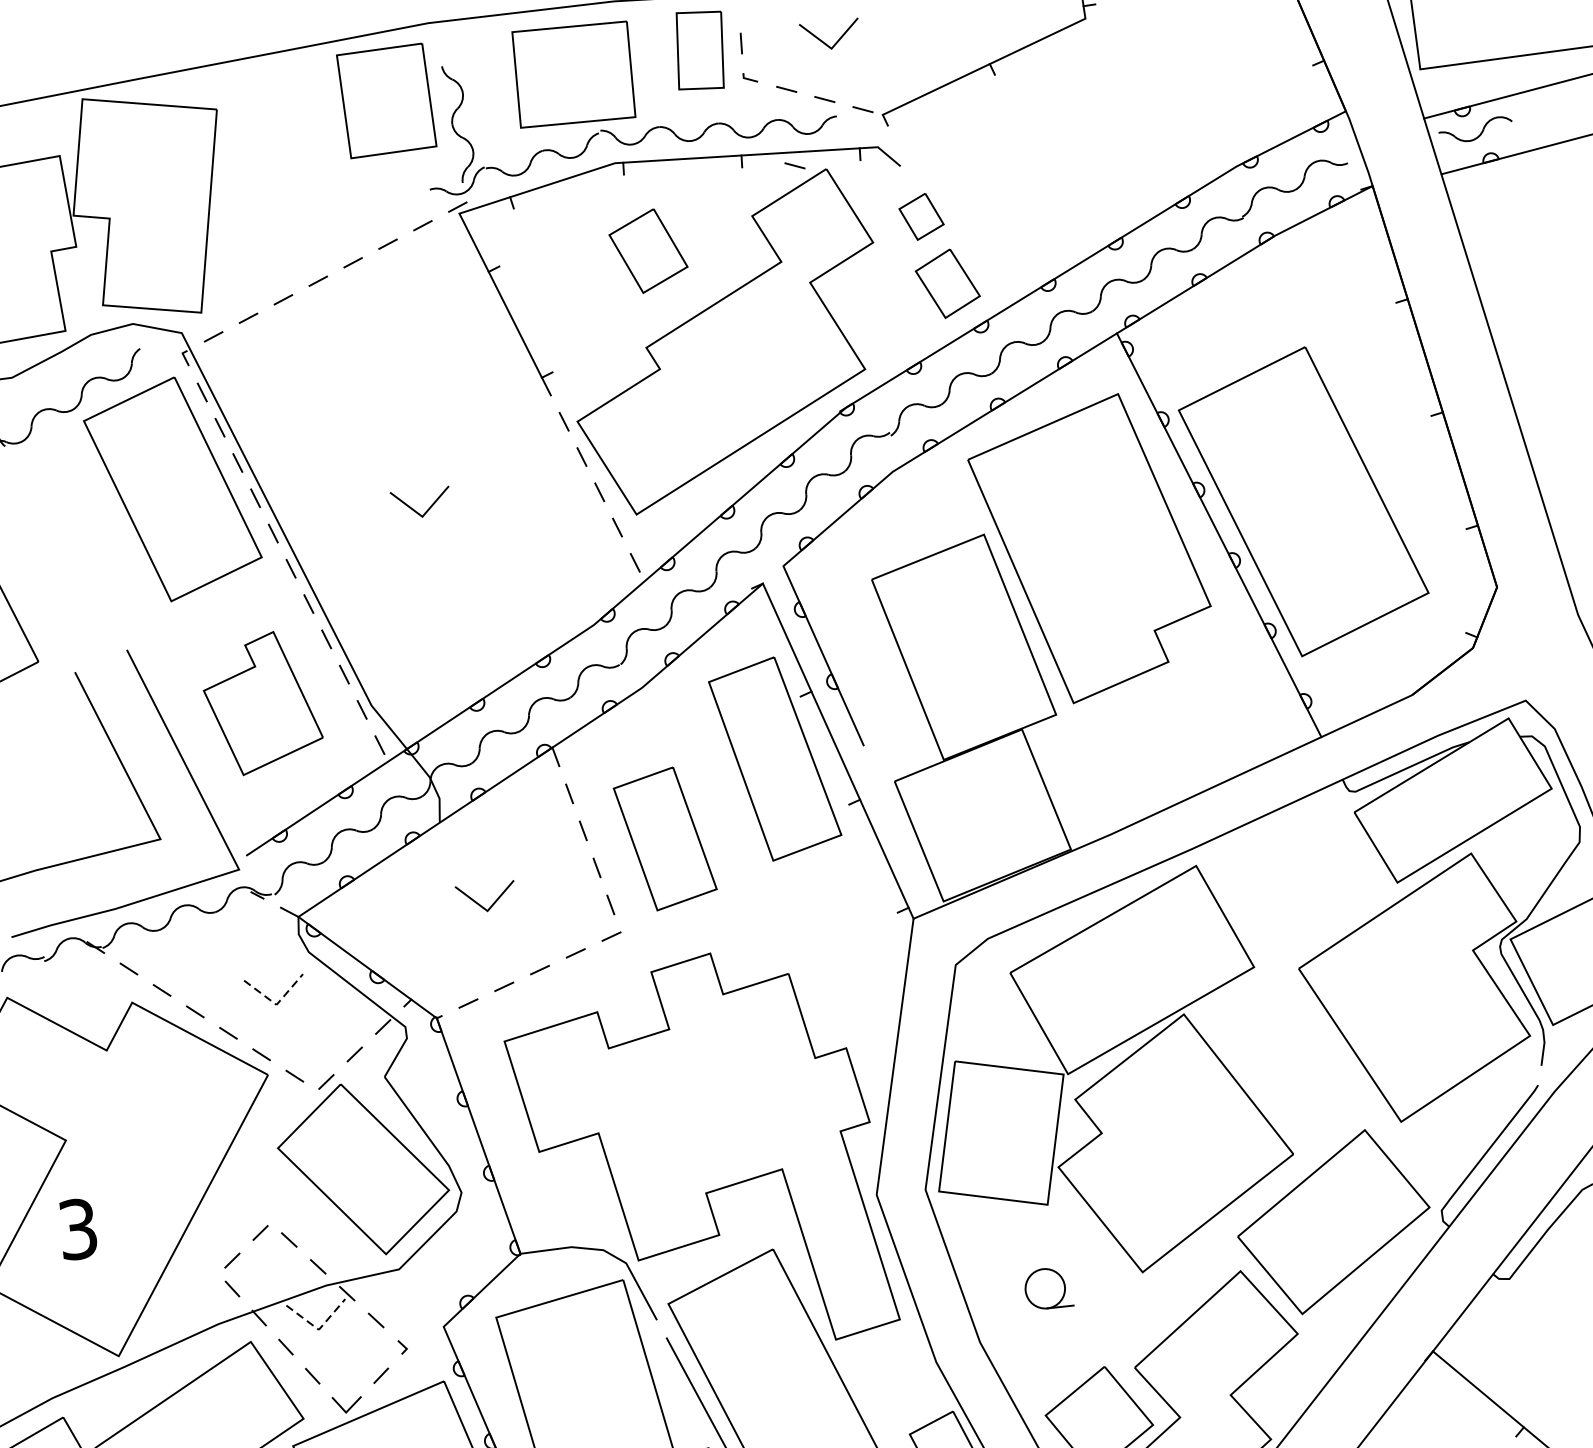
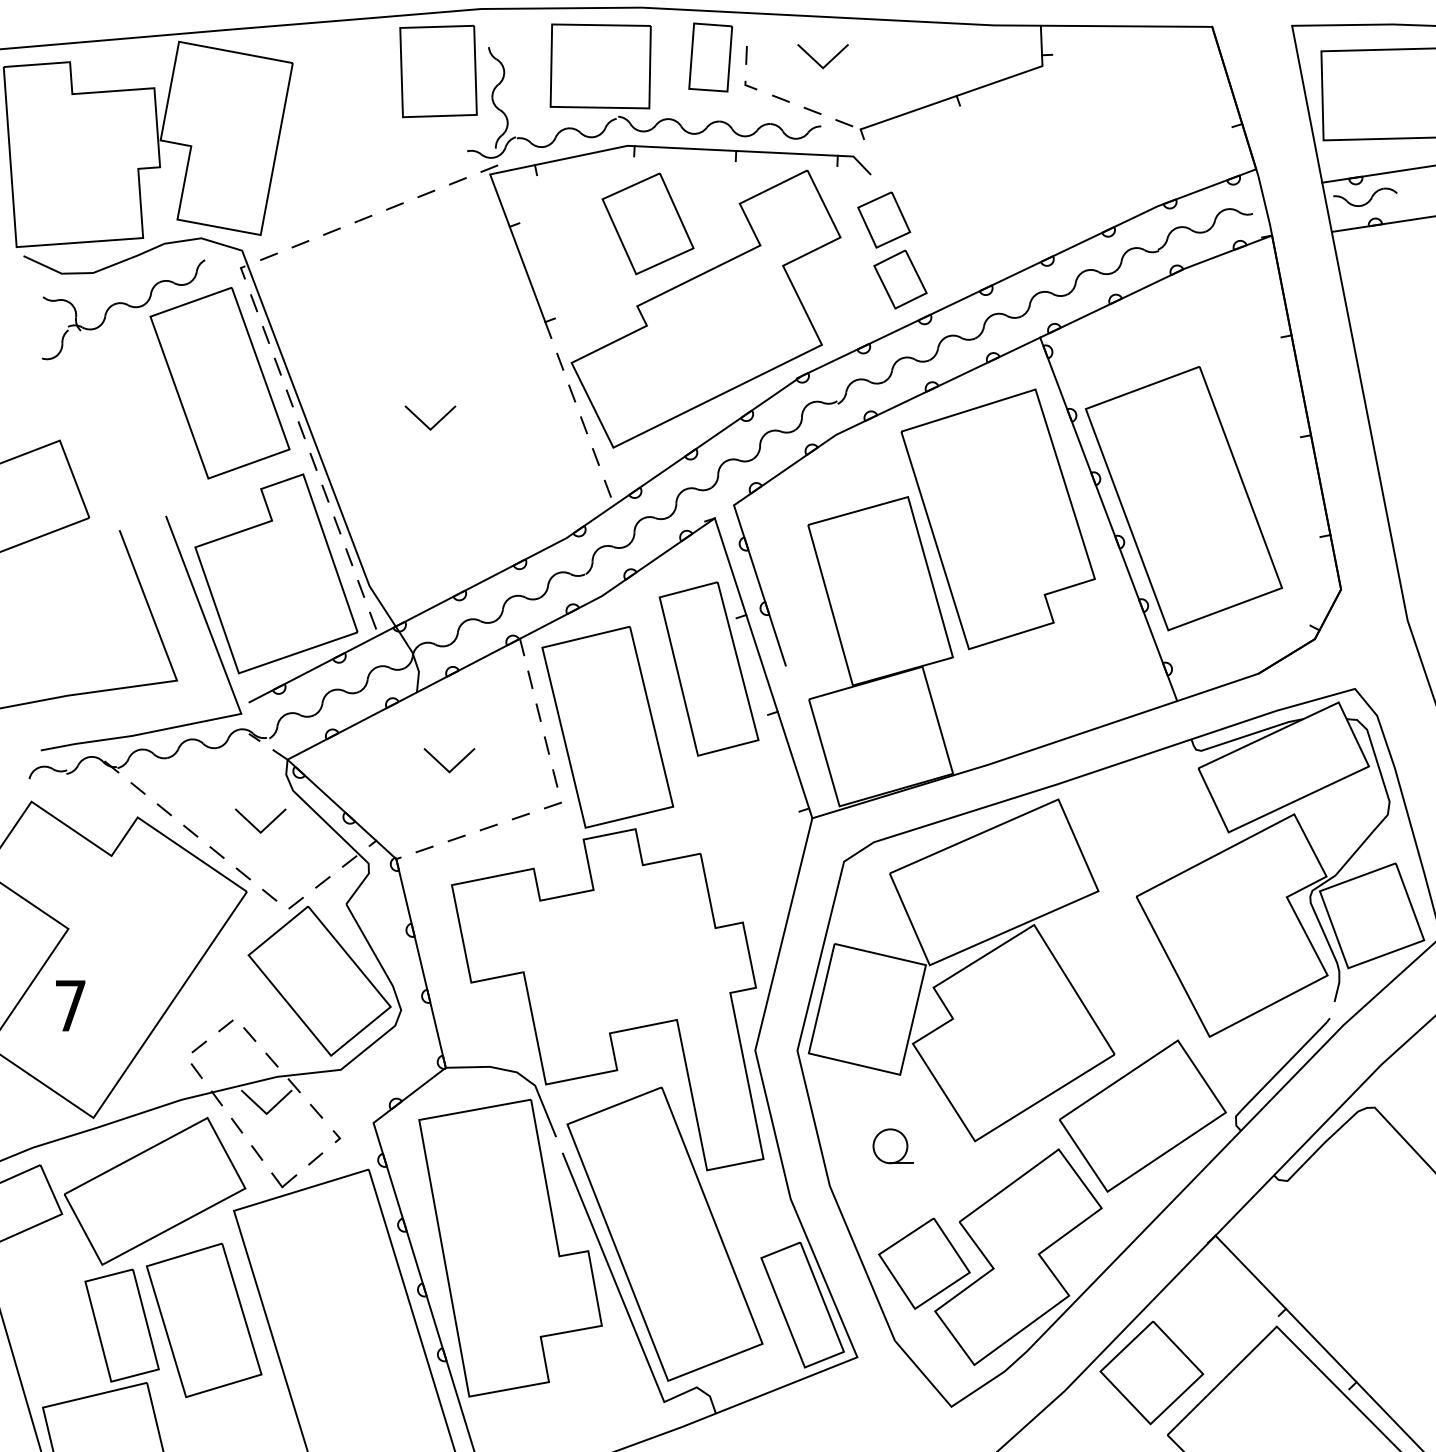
line: (794, 165) -> (780, 164), removed
part: (921, 216) -> (884, 219), size x1.43
part: (647, 250) -> (647, 223), size x1.43
part: (262, 702) -> (276, 573), size x1.67
part: (664, 838) -> (607, 726), size x1.67
line: (276, 1004) -> (260, 832), dashed -> solid
text: (77, 1228) -> (70, 1005), 3 -> 7
line: (318, 1329) -> (266, 1113), dashed -> solid

